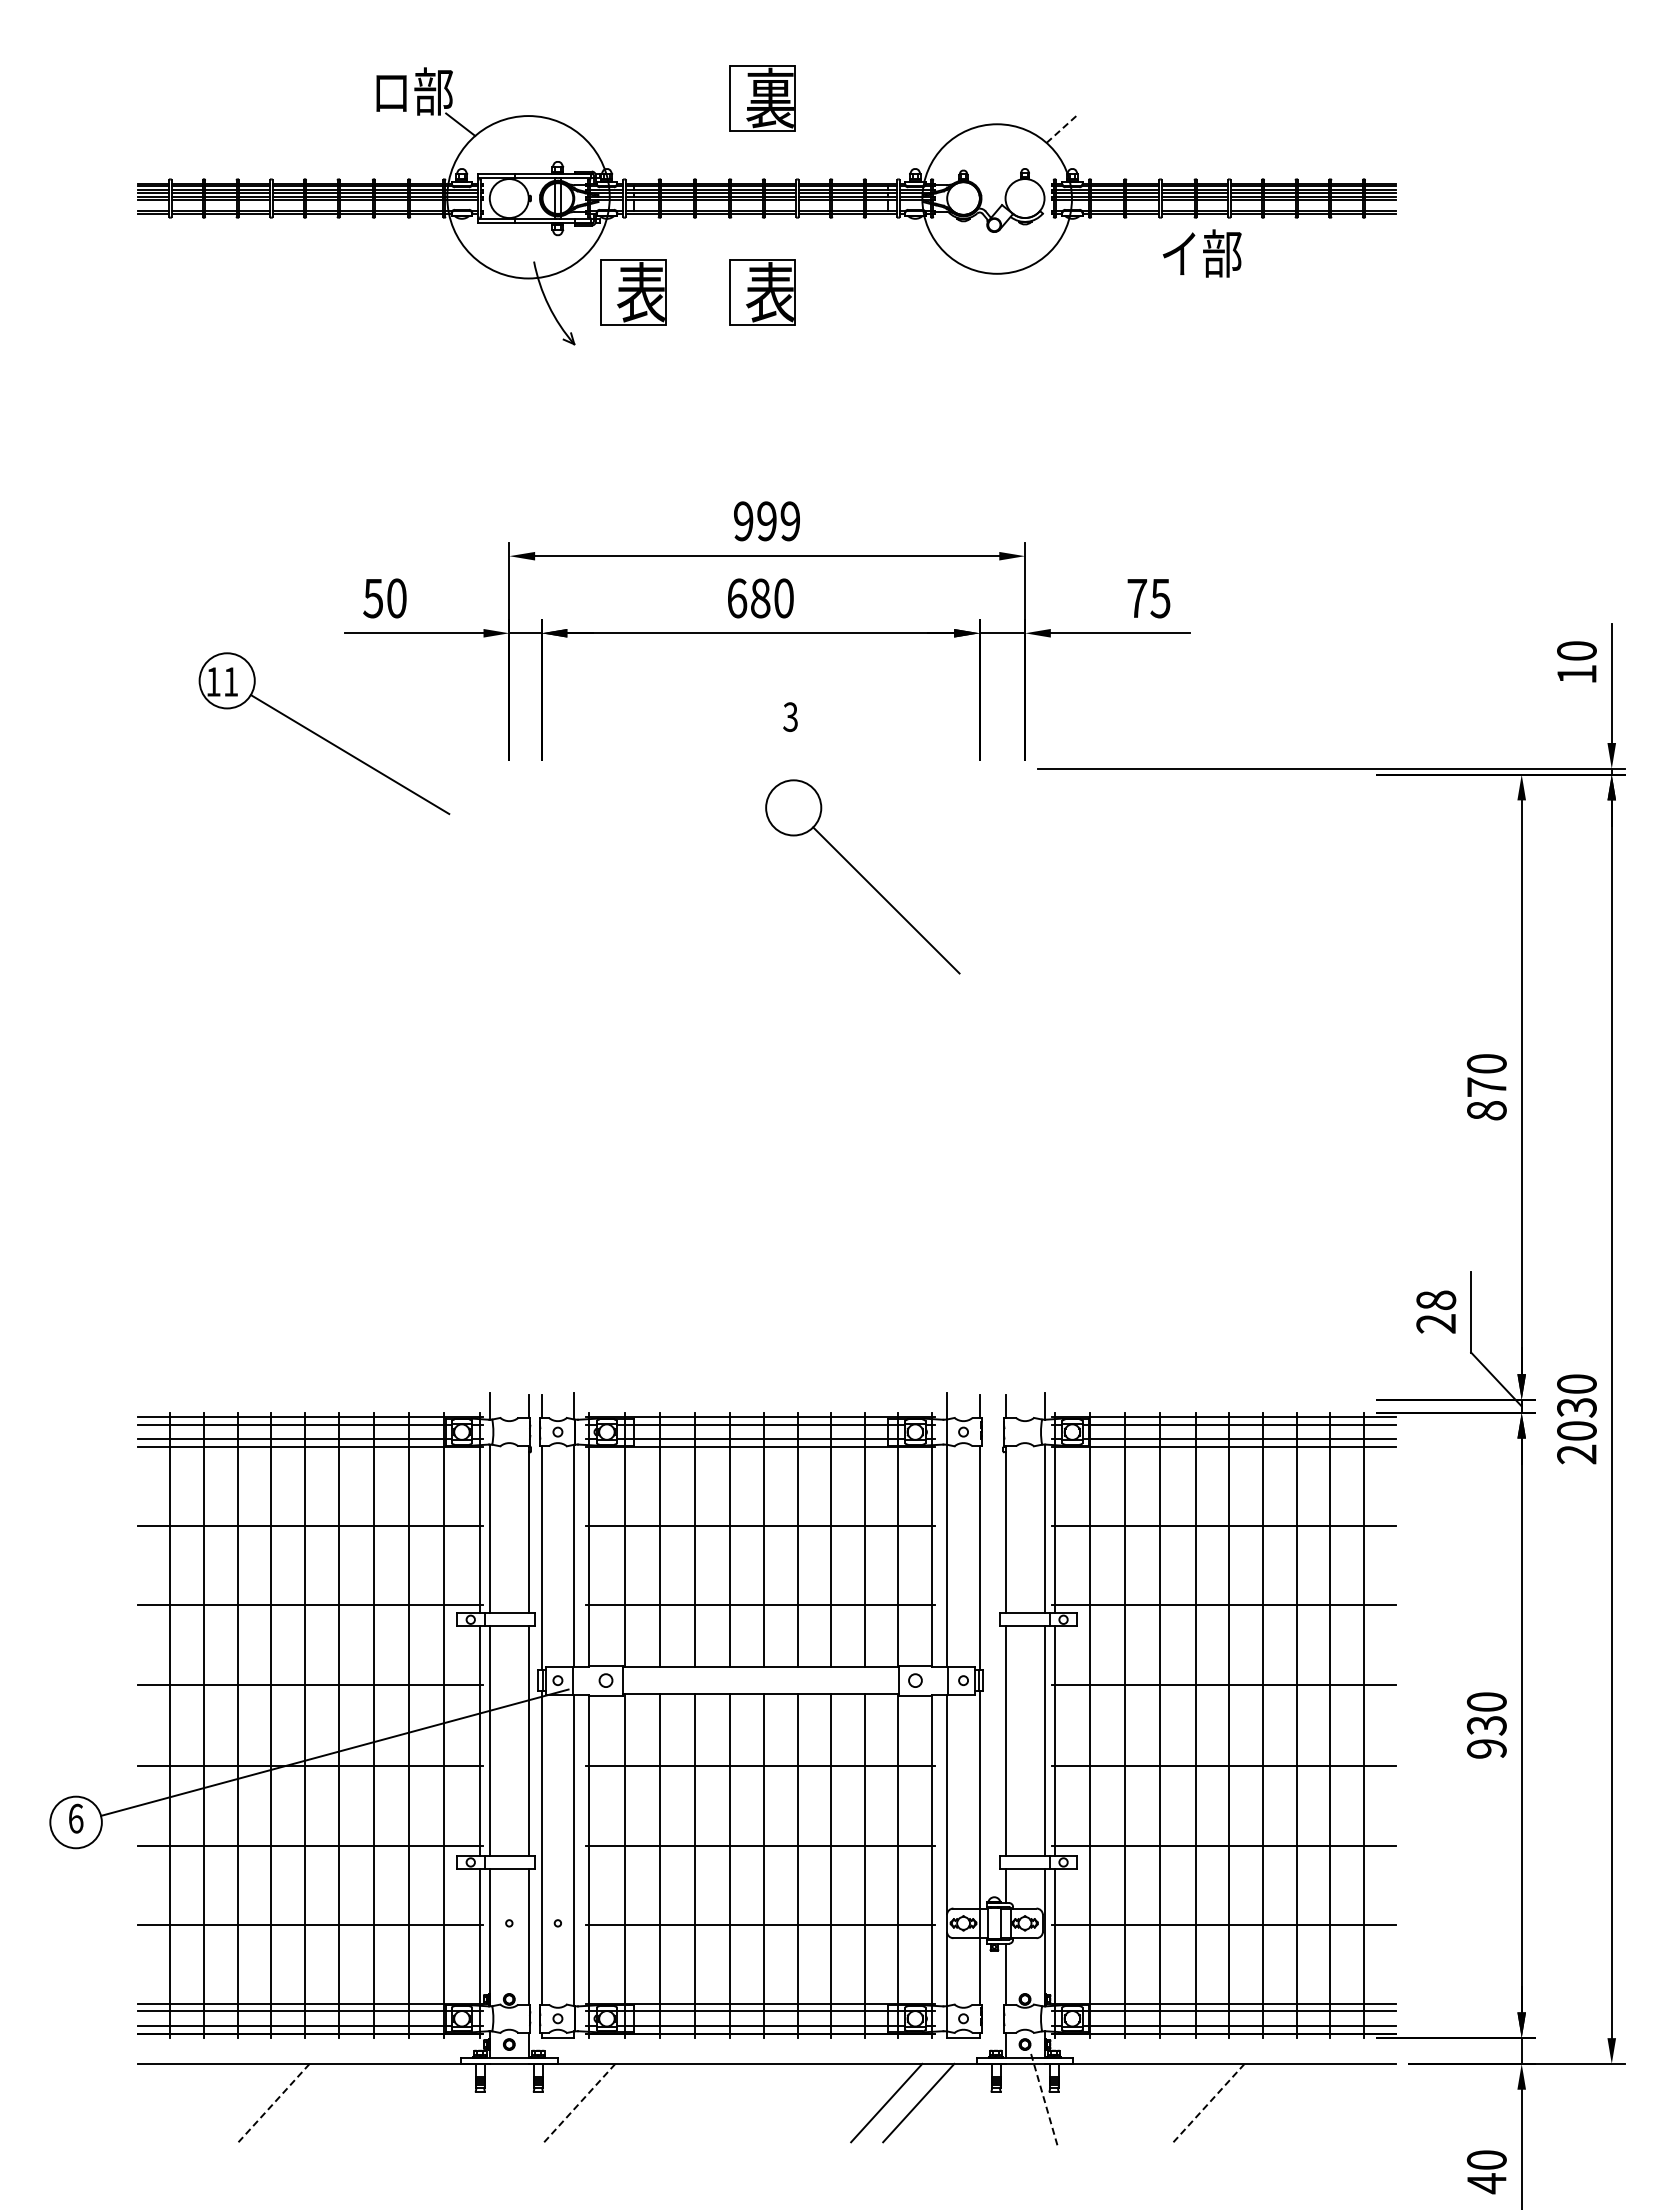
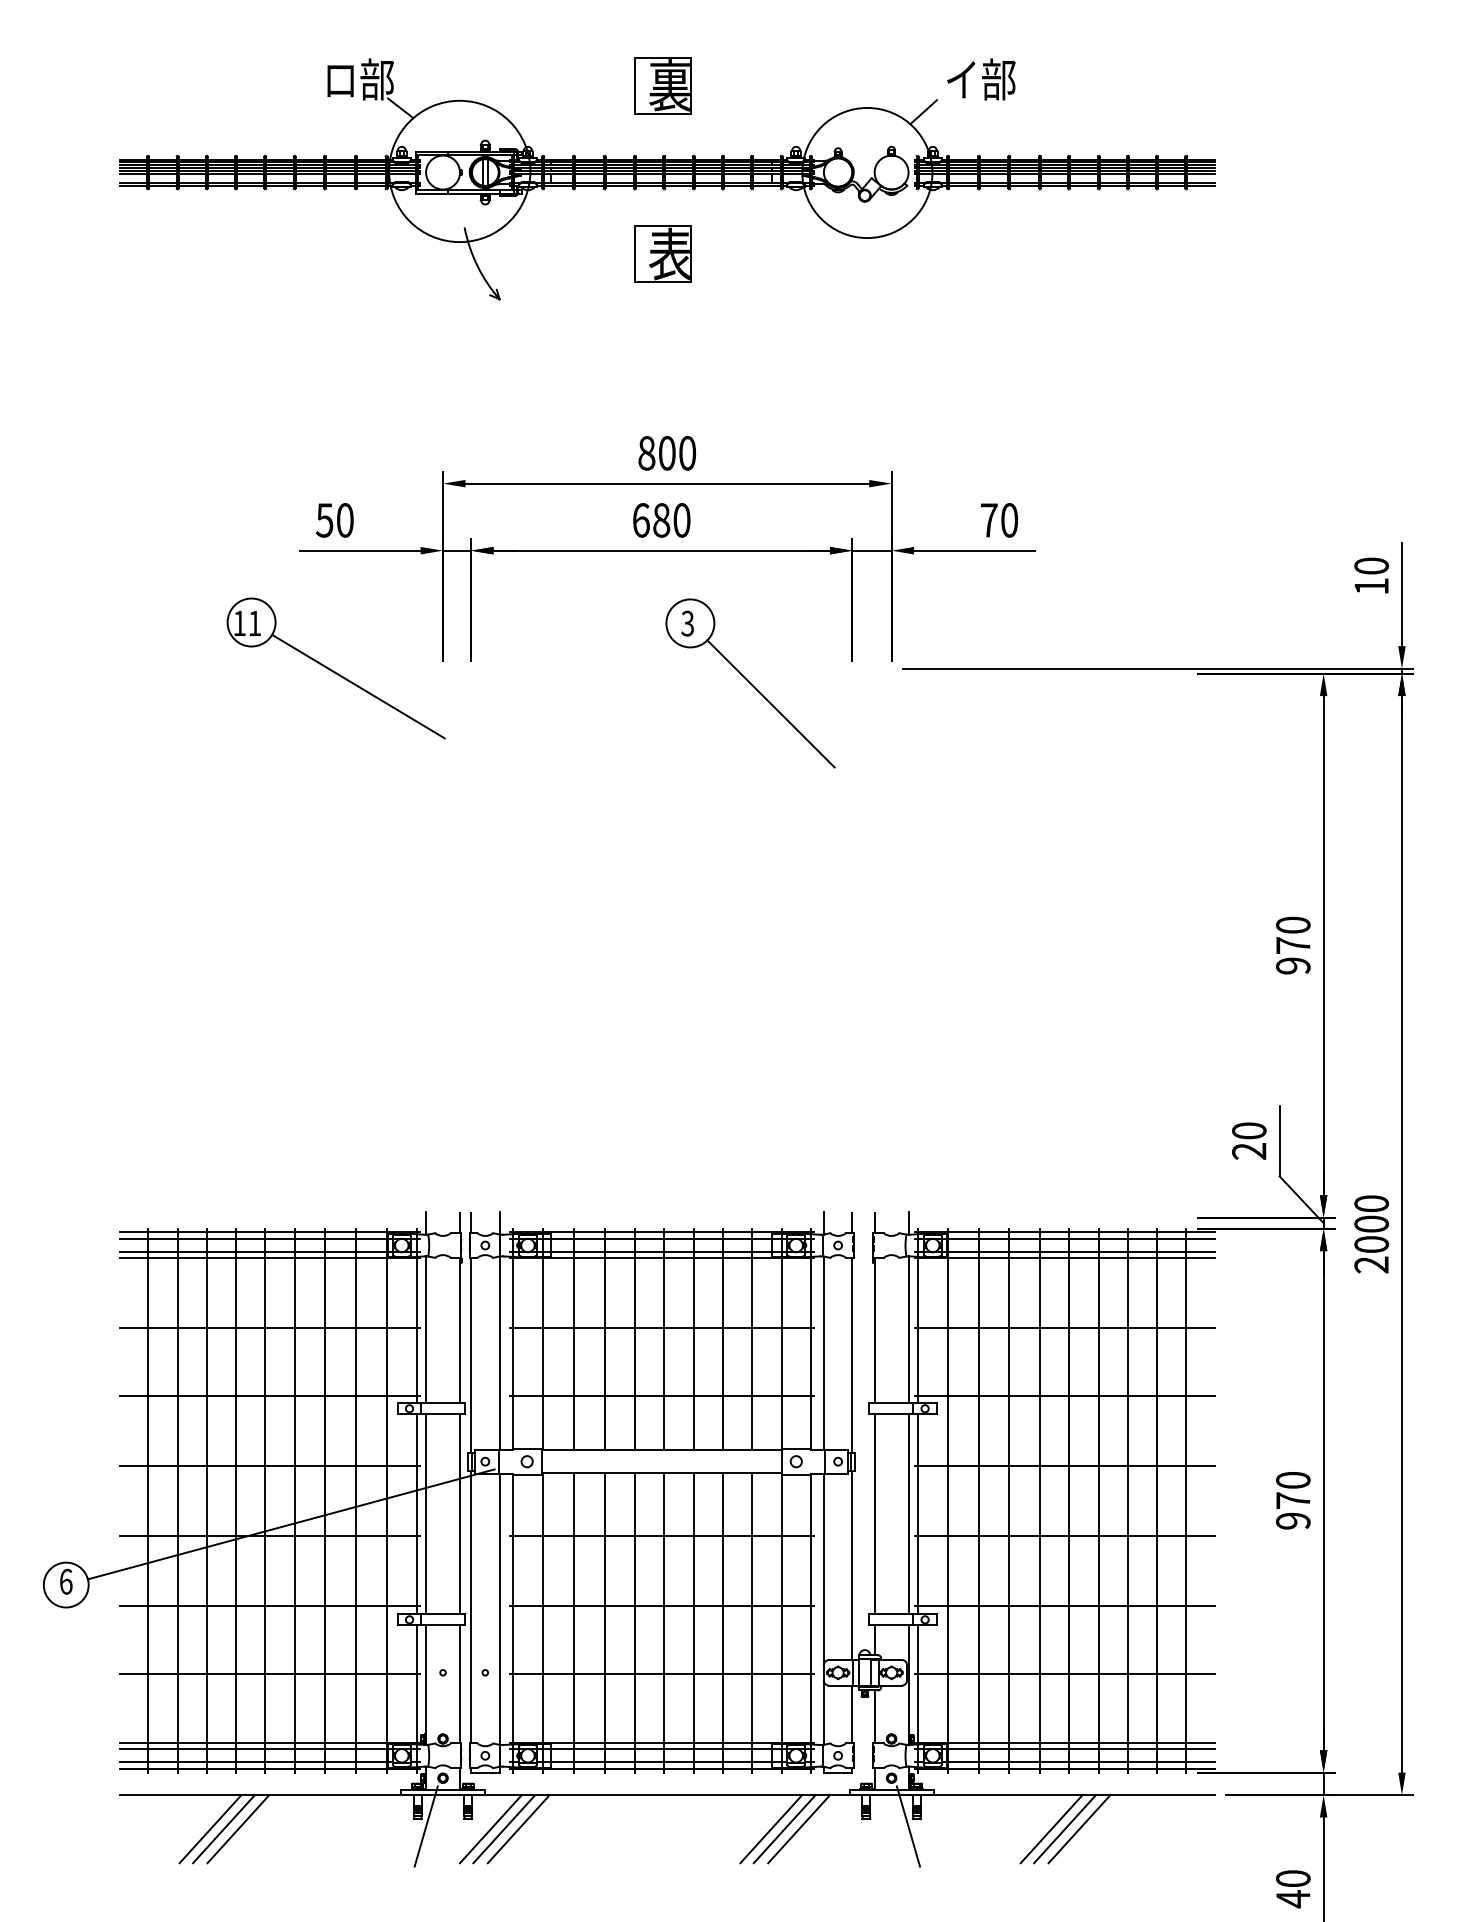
line: (1061, 129) -> (923, 112), dashed -> solid
text: (1201, 253) -> (980, 79), moved
part: (633, 292) -> (551, 254), removed
text: (767, 521) -> (667, 453), 999 -> 800
text: (1160, 598) -> (1009, 520), 75 -> 70
part: (324, 733) -> (336, 668), moved
part: (862, 876) -> (750, 683), moved
text: (1486, 1110) -> (1293, 965), 870 -> 970
text: (1436, 1300) -> (1249, 1131), 28 -> 20
text: (1576, 1407) -> (1371, 1224), 2030 -> 2000
text: (1486, 1725) -> (1293, 1500), 930 -> 970
line: (489, 2099) -> (425, 1826), added
line: (1044, 2100) -> (908, 1826), dashed -> solid
line: (241, 2102) -> (210, 1828), added
line: (257, 2102) -> (224, 1828), added
line: (563, 2102) -> (490, 1828), added
line: (595, 2102) -> (518, 1828), added
line: (901, 2102) -> (784, 1828), added
line: (1224, 2102) -> (1065, 1828), added
line: (1240, 2102) -> (1079, 1828), added
line: (274, 2103) -> (238, 1829), dashed -> solid
line: (579, 2103) -> (504, 1829), dashed -> solid
line: (1209, 2103) -> (1052, 1829), dashed -> solid

